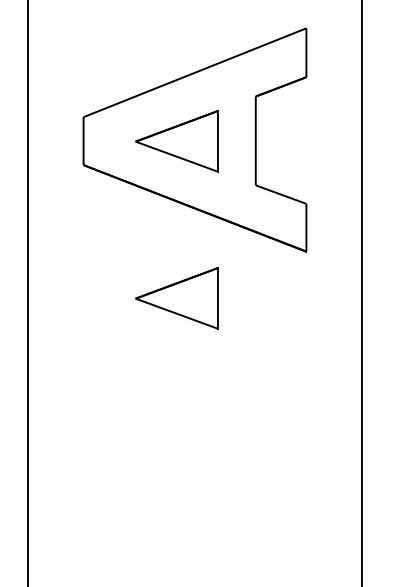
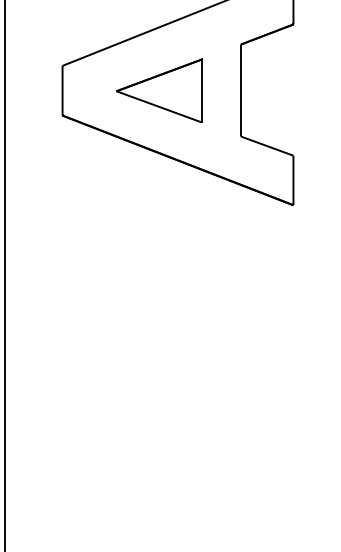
part: (176, 298) -> (158, 253), removed

